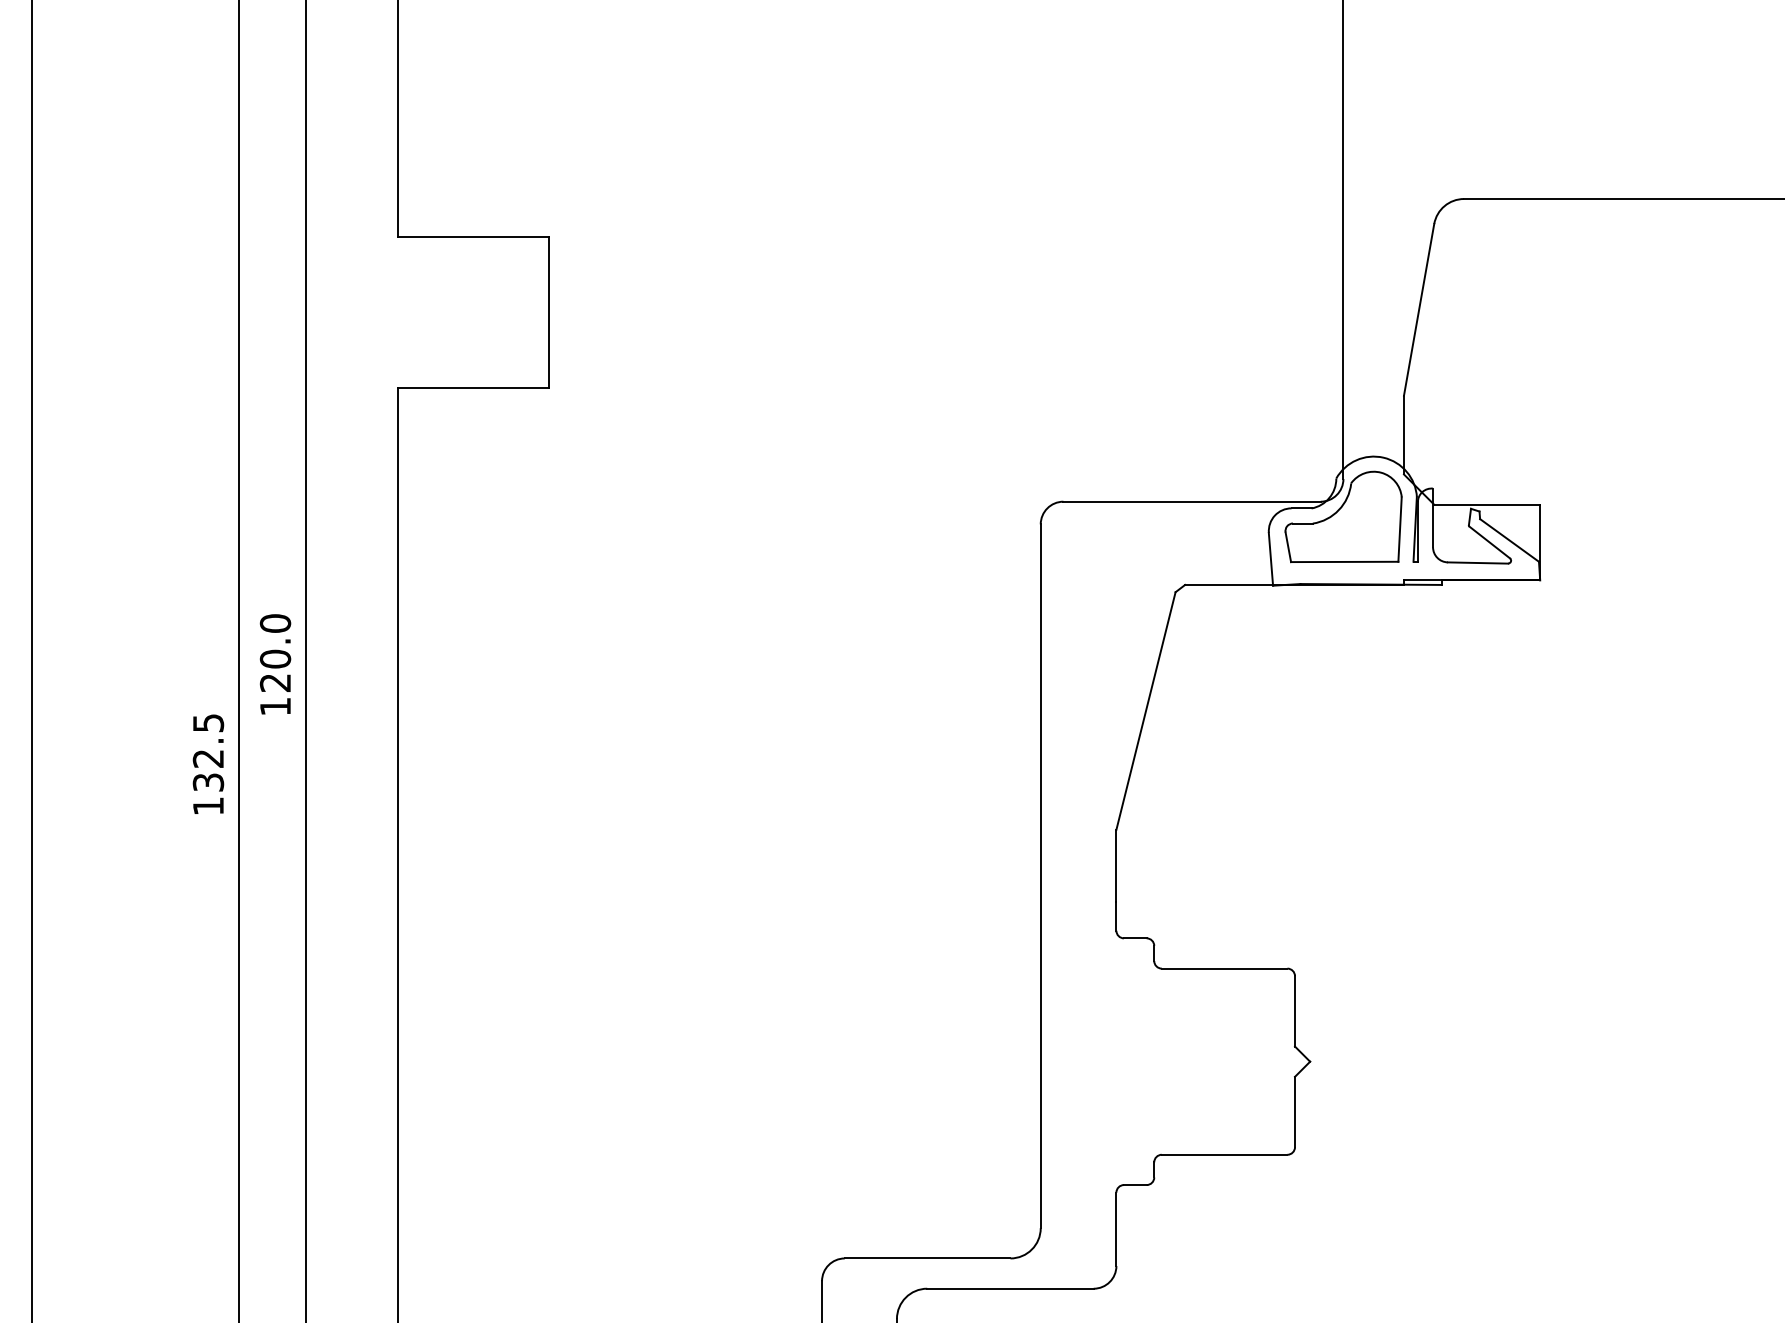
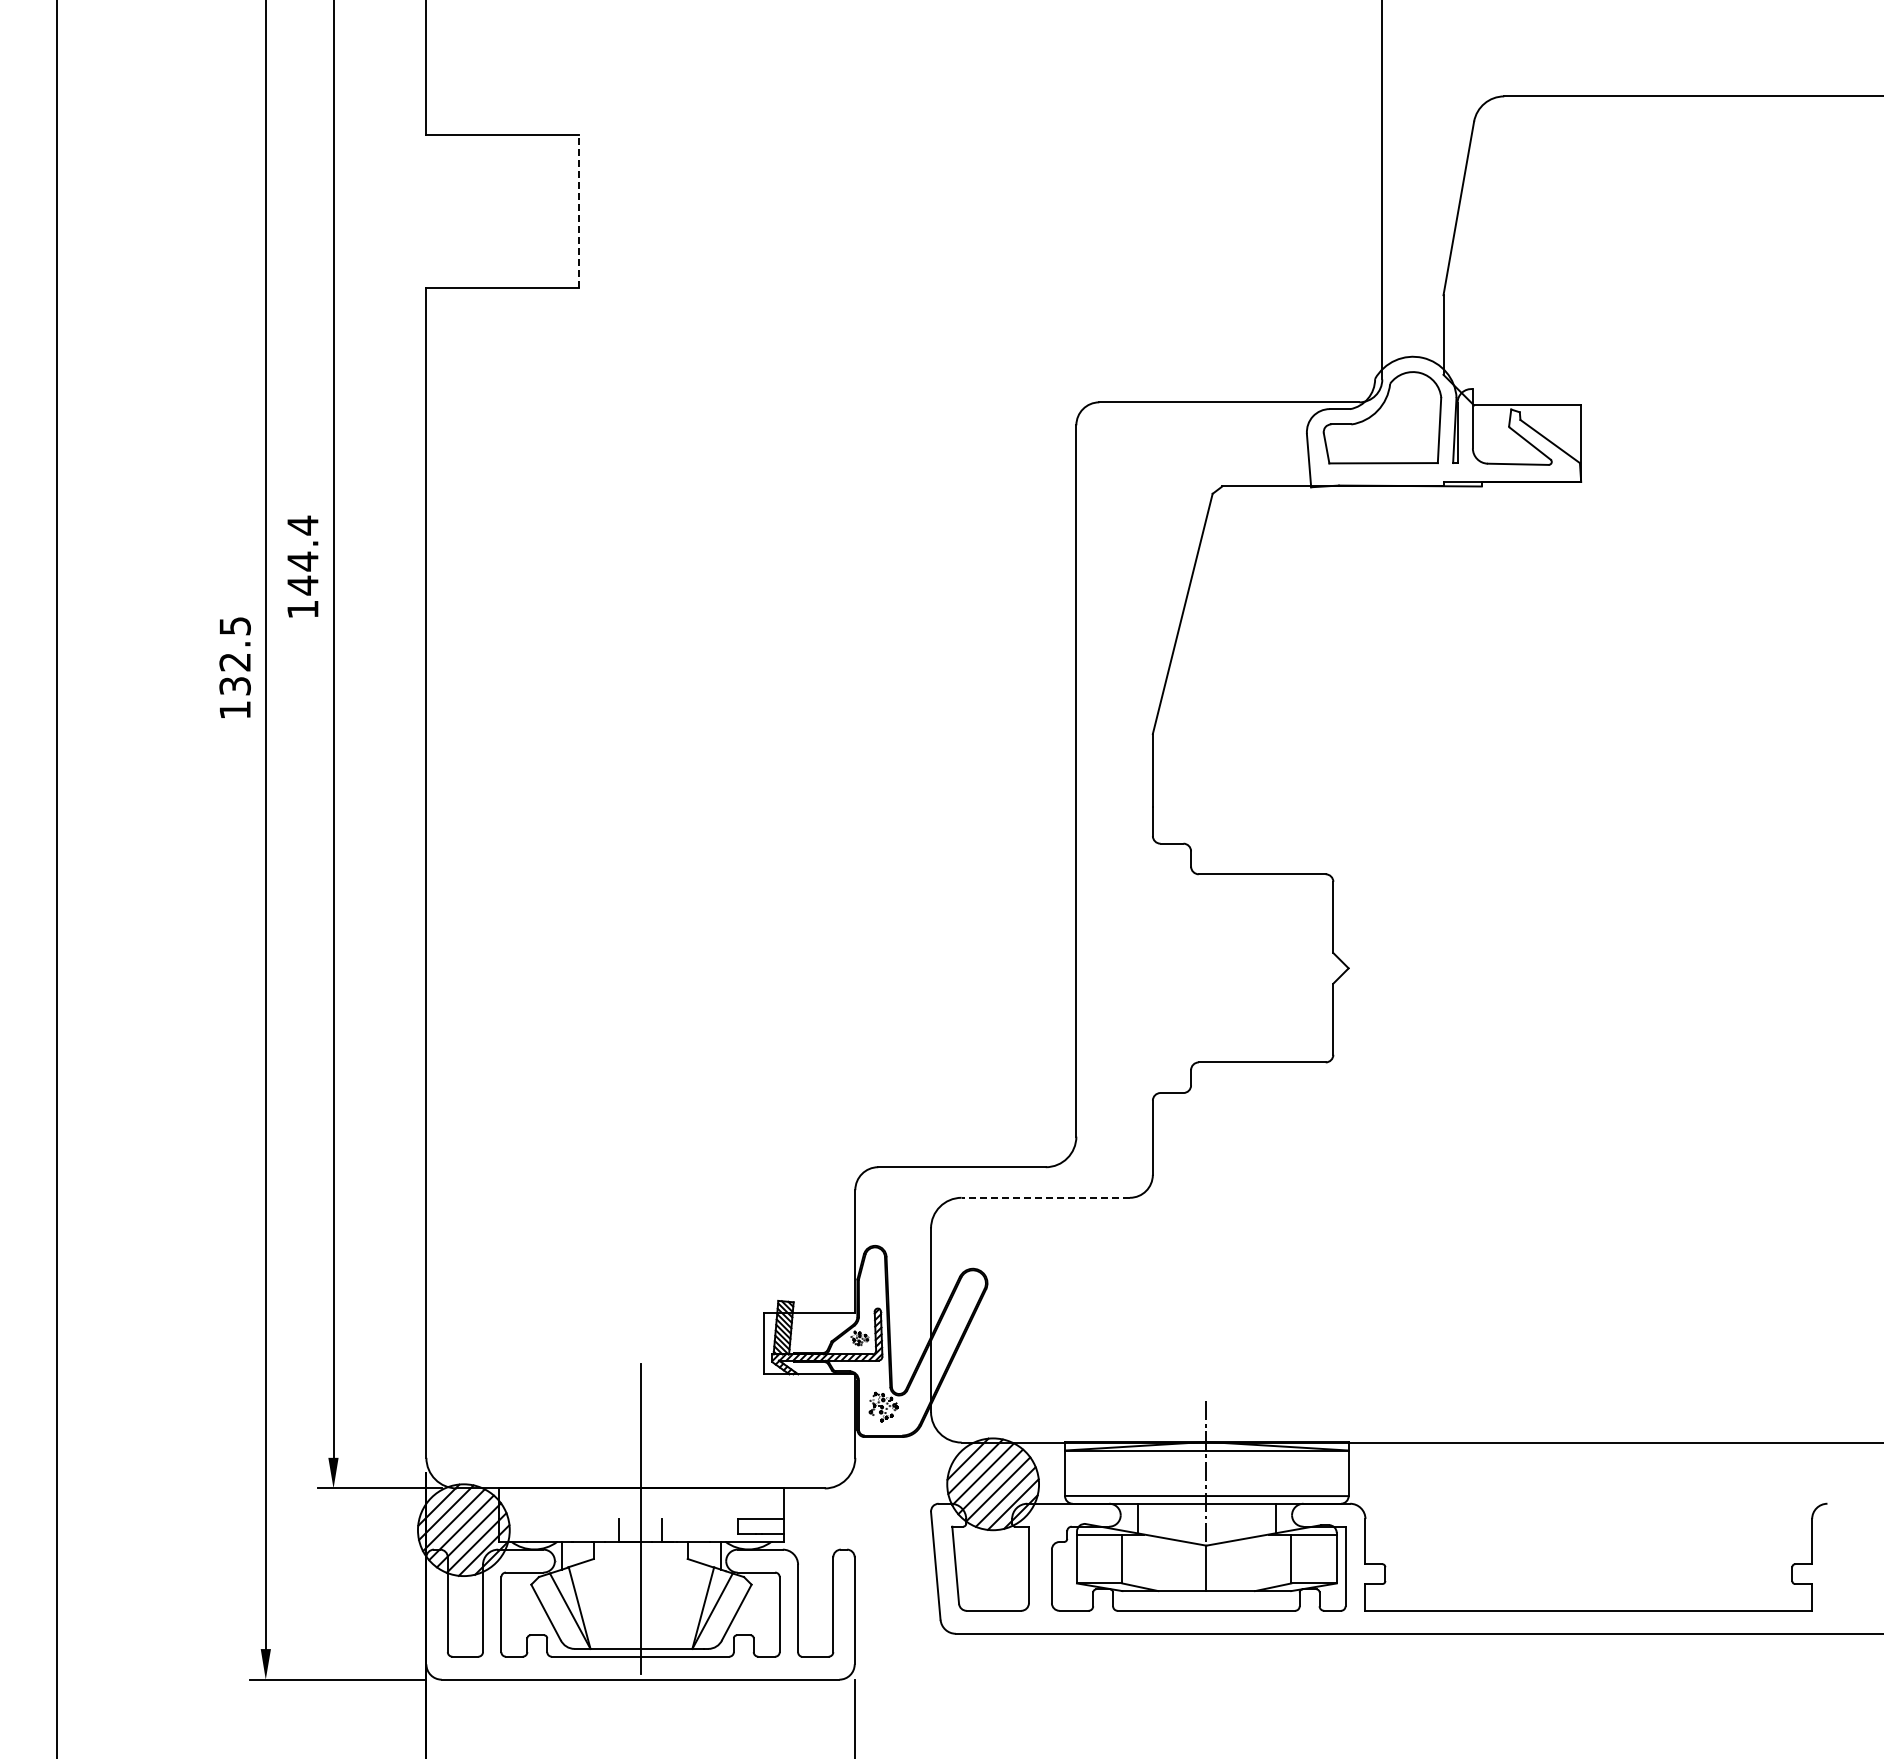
line: (549, 311) -> (579, 210), solid -> dashed
text: (275, 653) -> (302, 555), 120.0 -> 144.4
line: (1010, 1288) -> (1045, 1197), solid -> dashed

